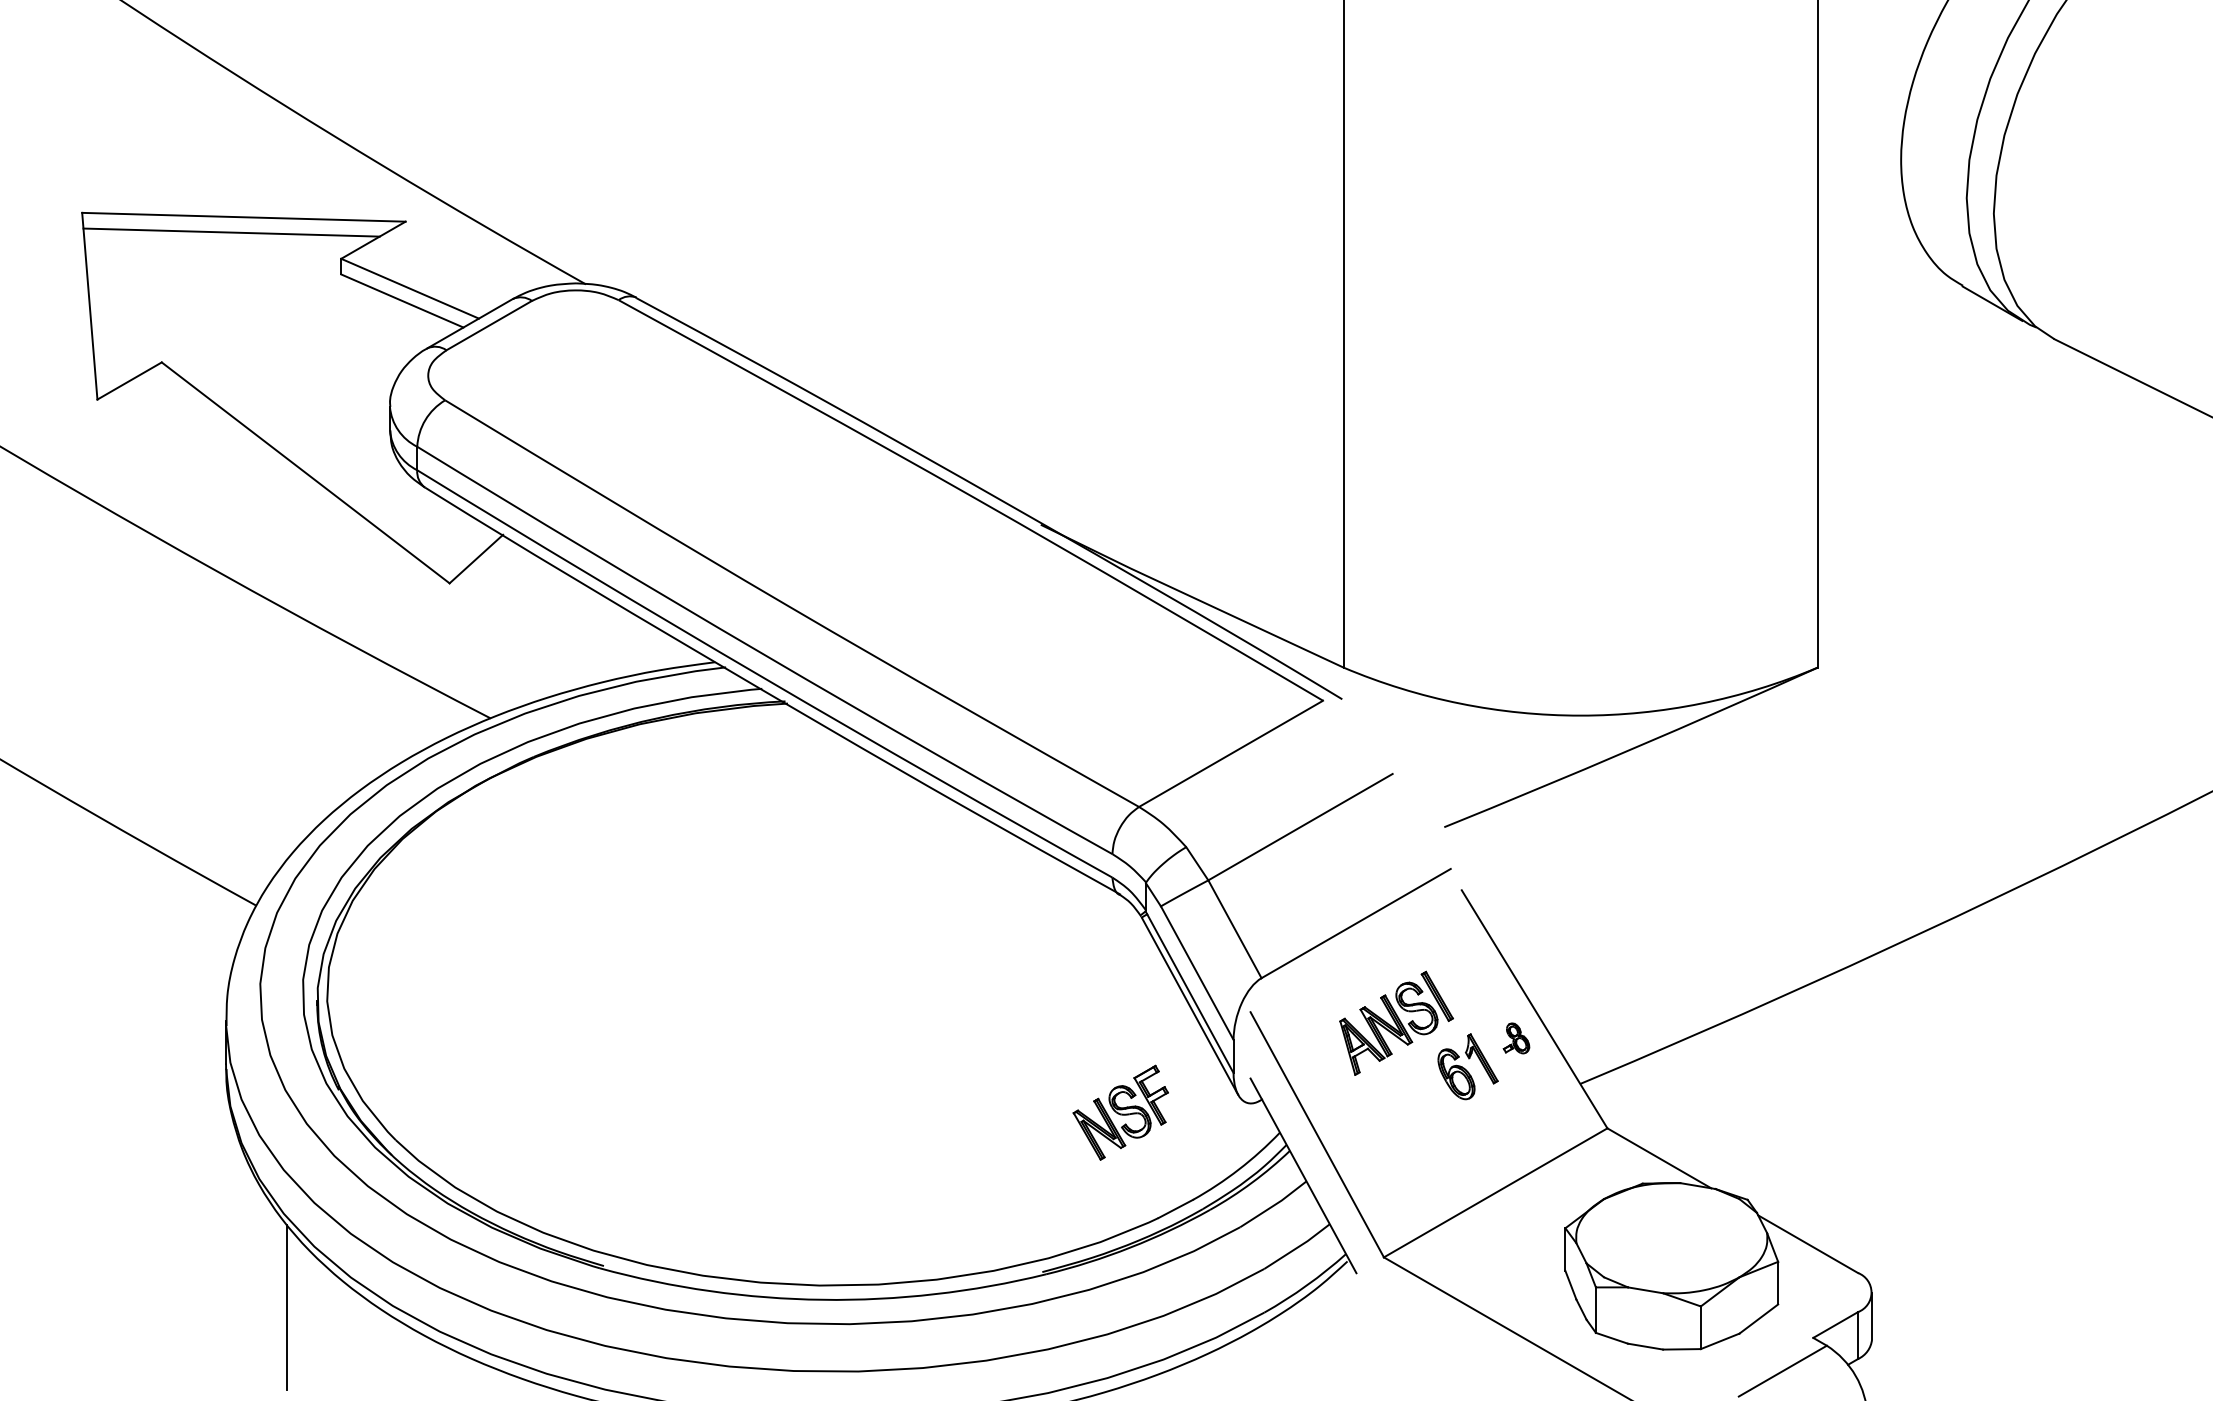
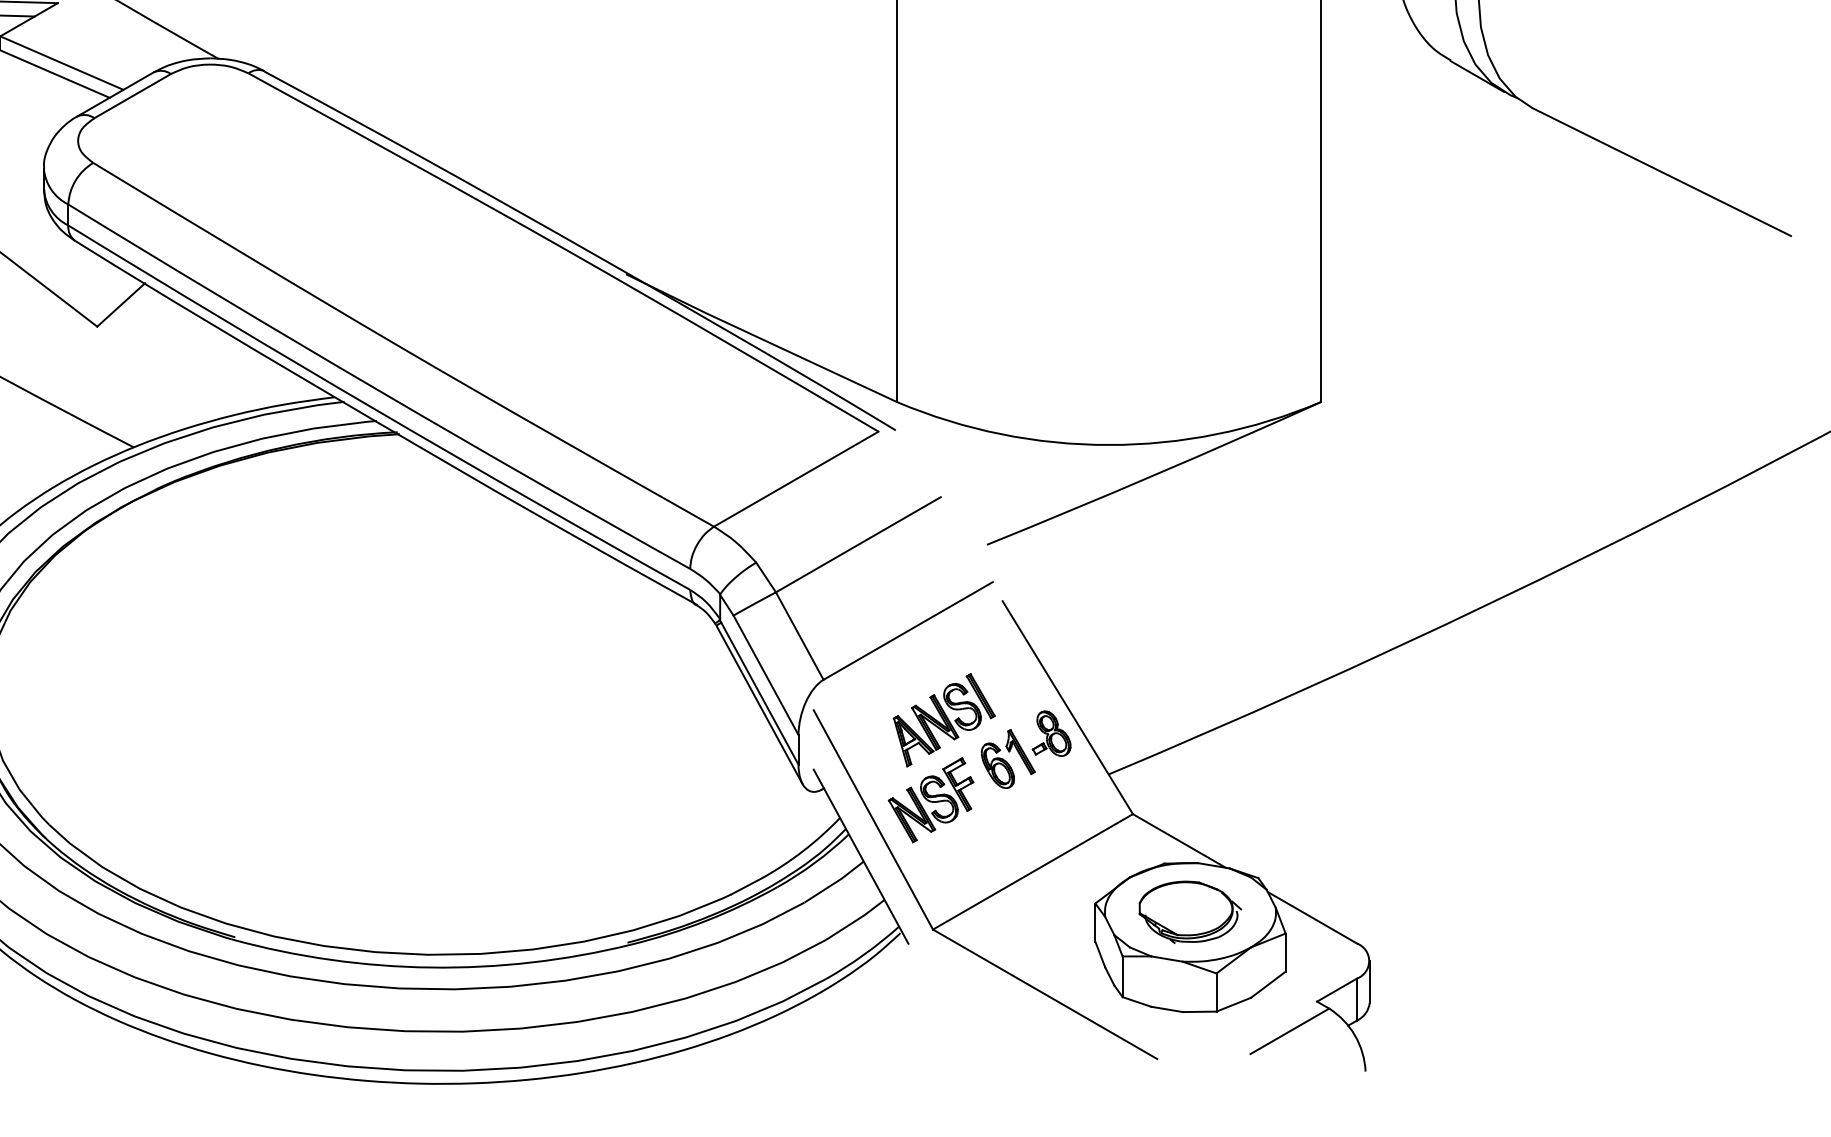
part: (1516, 1038) -> (1051, 733), size x1.67
part: (1120, 1112) -> (930, 799), moved
part: (1671, 1237) -> (1190, 911), added

